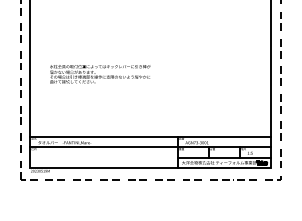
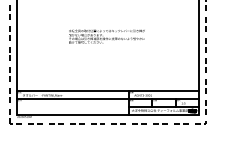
text: (100, 74) -> (107, 36), moved

